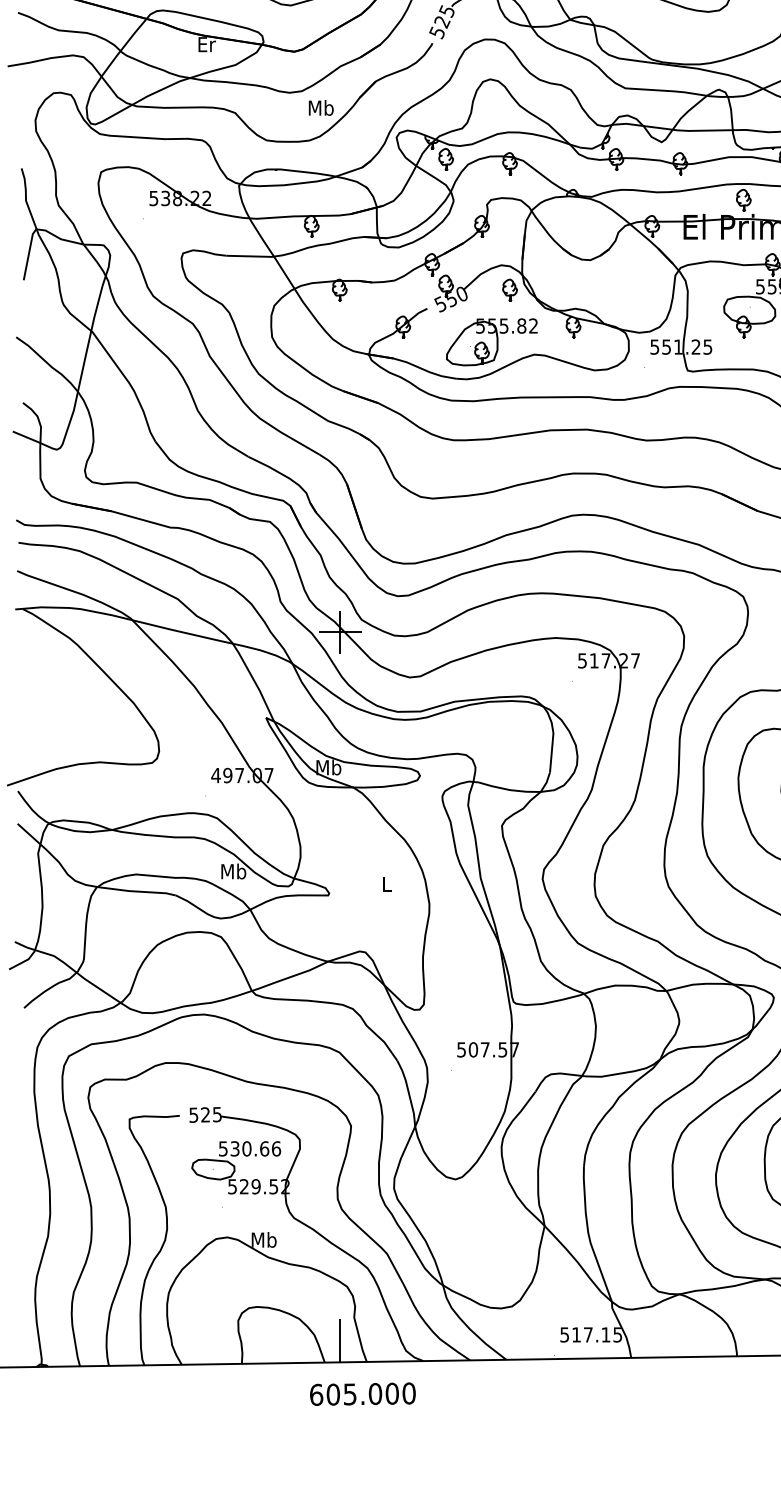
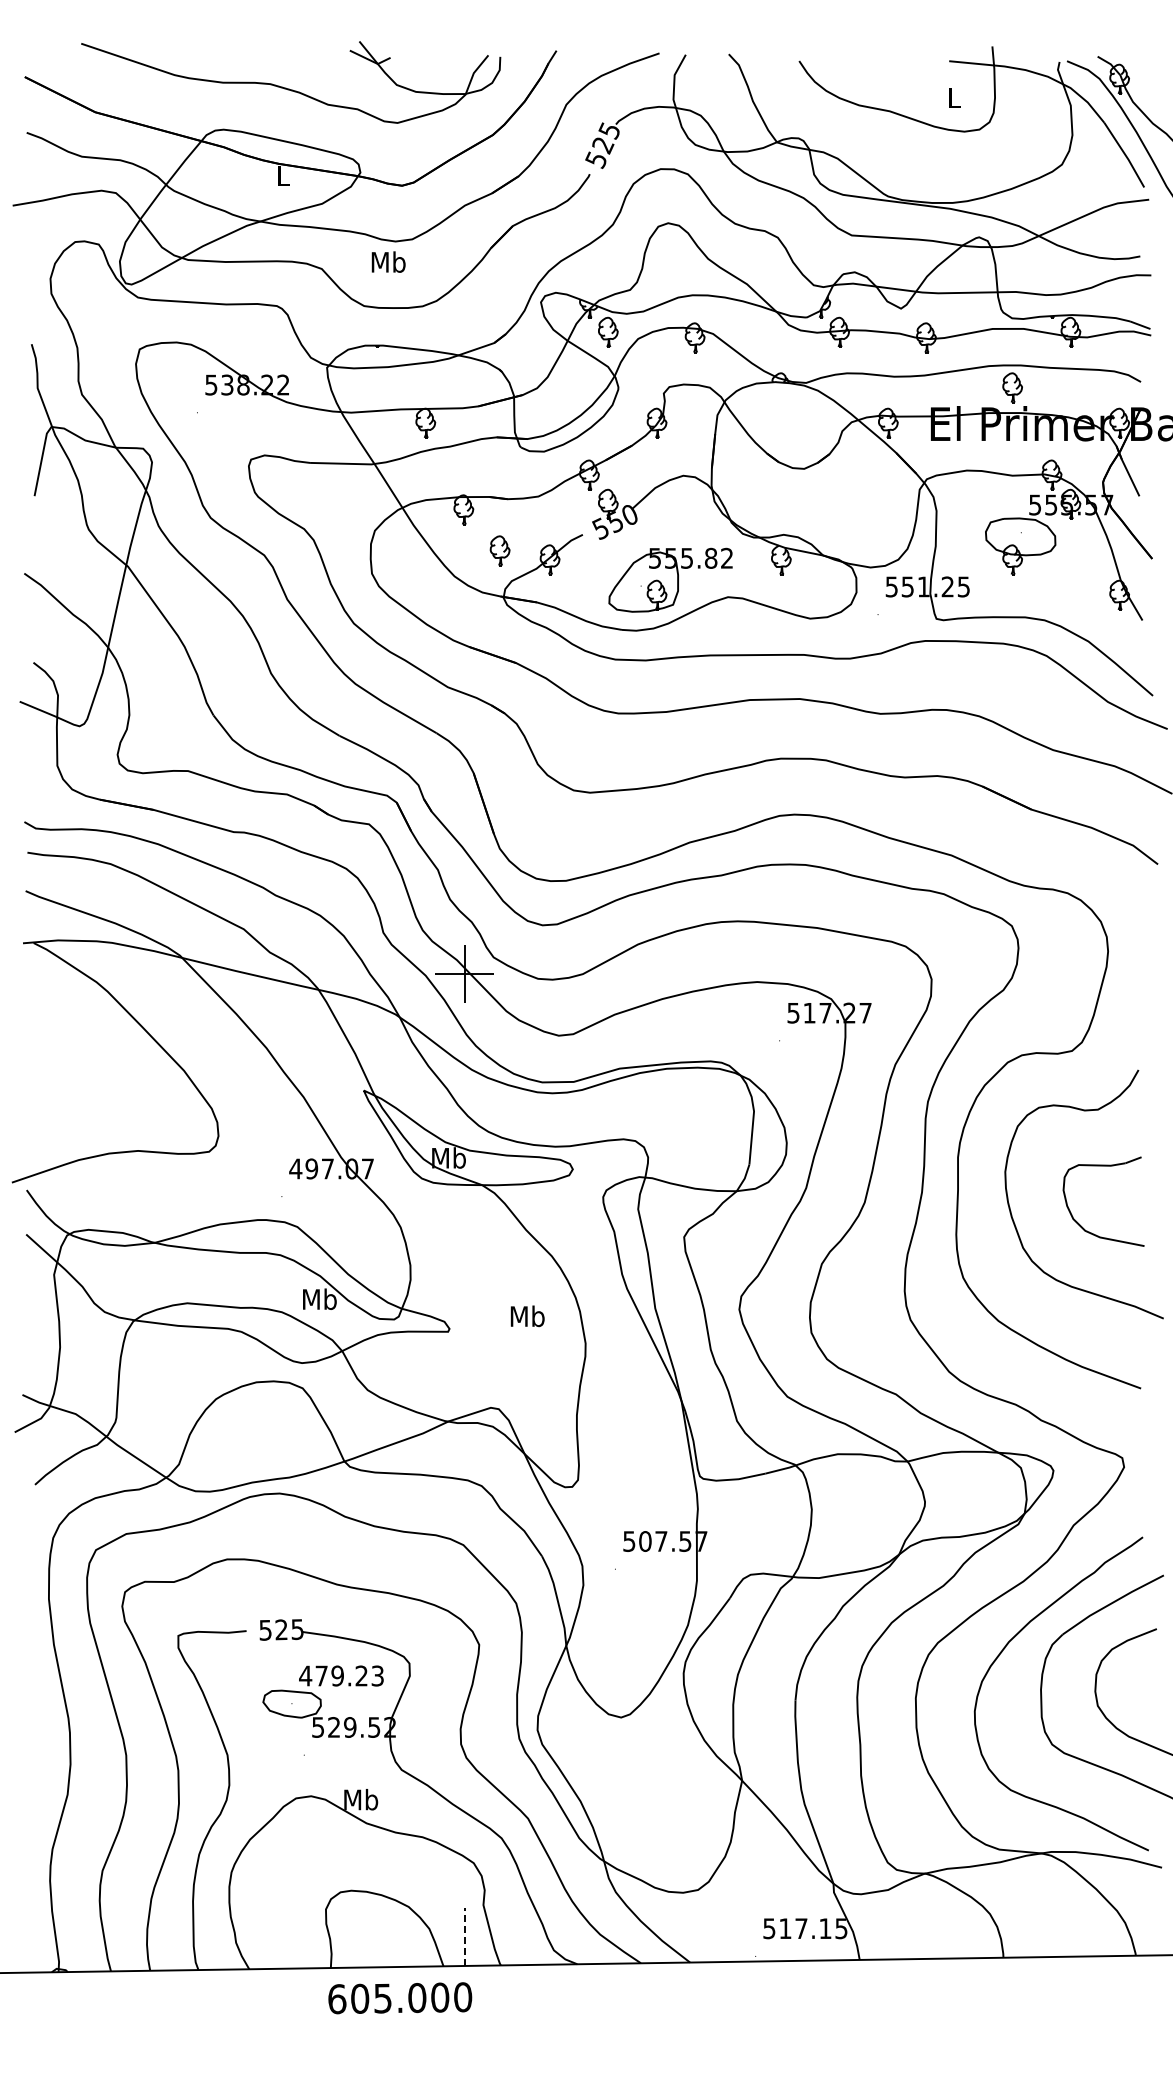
text: (207, 44) -> (283, 176), Er -> L
text: (321, 107) -> (388, 261), moved
part: (509, 290) -> (499, 550), moved
text: (386, 884) -> (527, 1316), L -> Mb
text: (249, 1148) -> (341, 1675), 530.66 -> 479.23
line: (340, 1340) -> (464, 1936), solid -> dashed
text: (363, 1394) -> (400, 1998), moved

